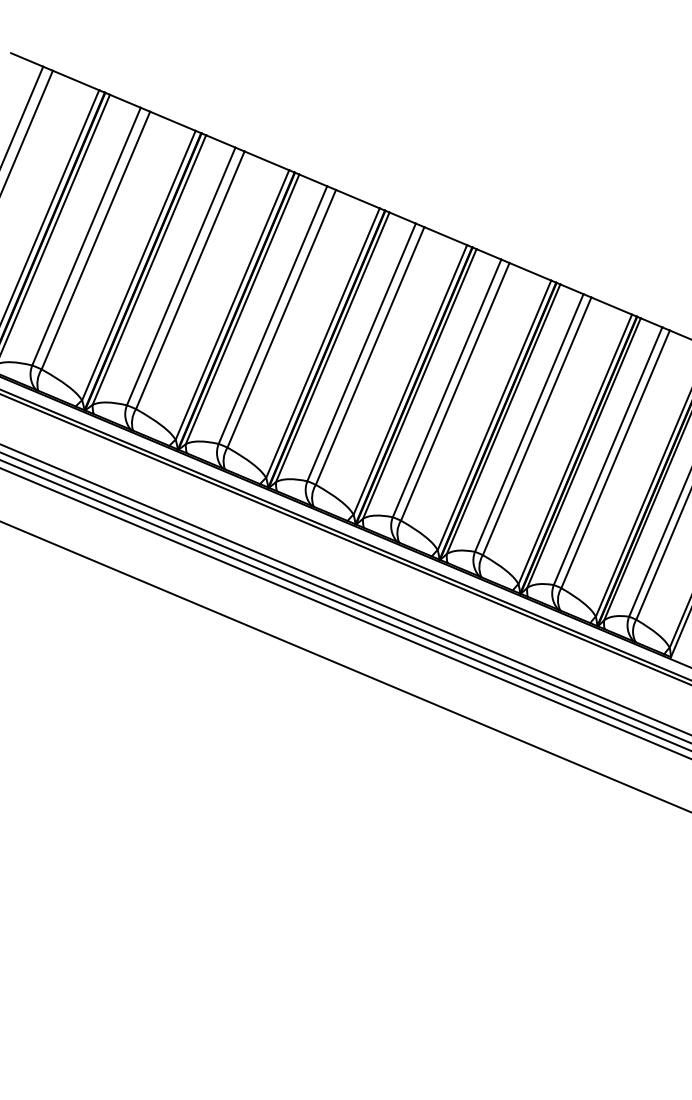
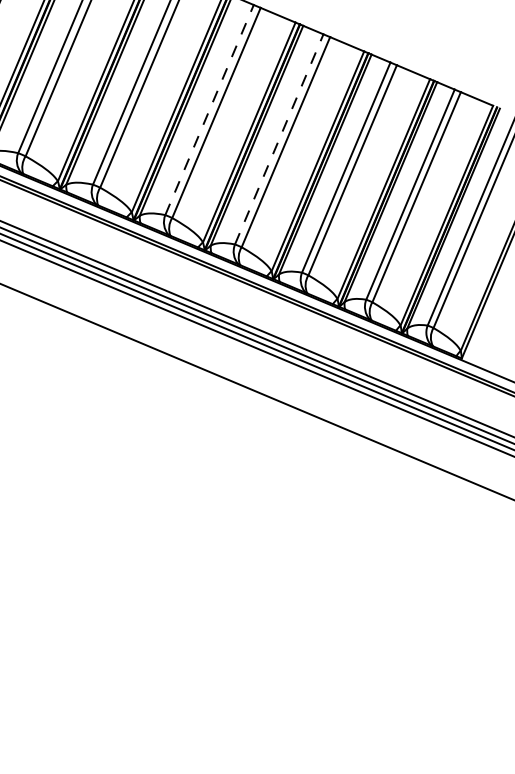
line: (361, 352) -> (209, 110), solid -> dashed
line: (447, 388) -> (279, 139), solid -> dashed

